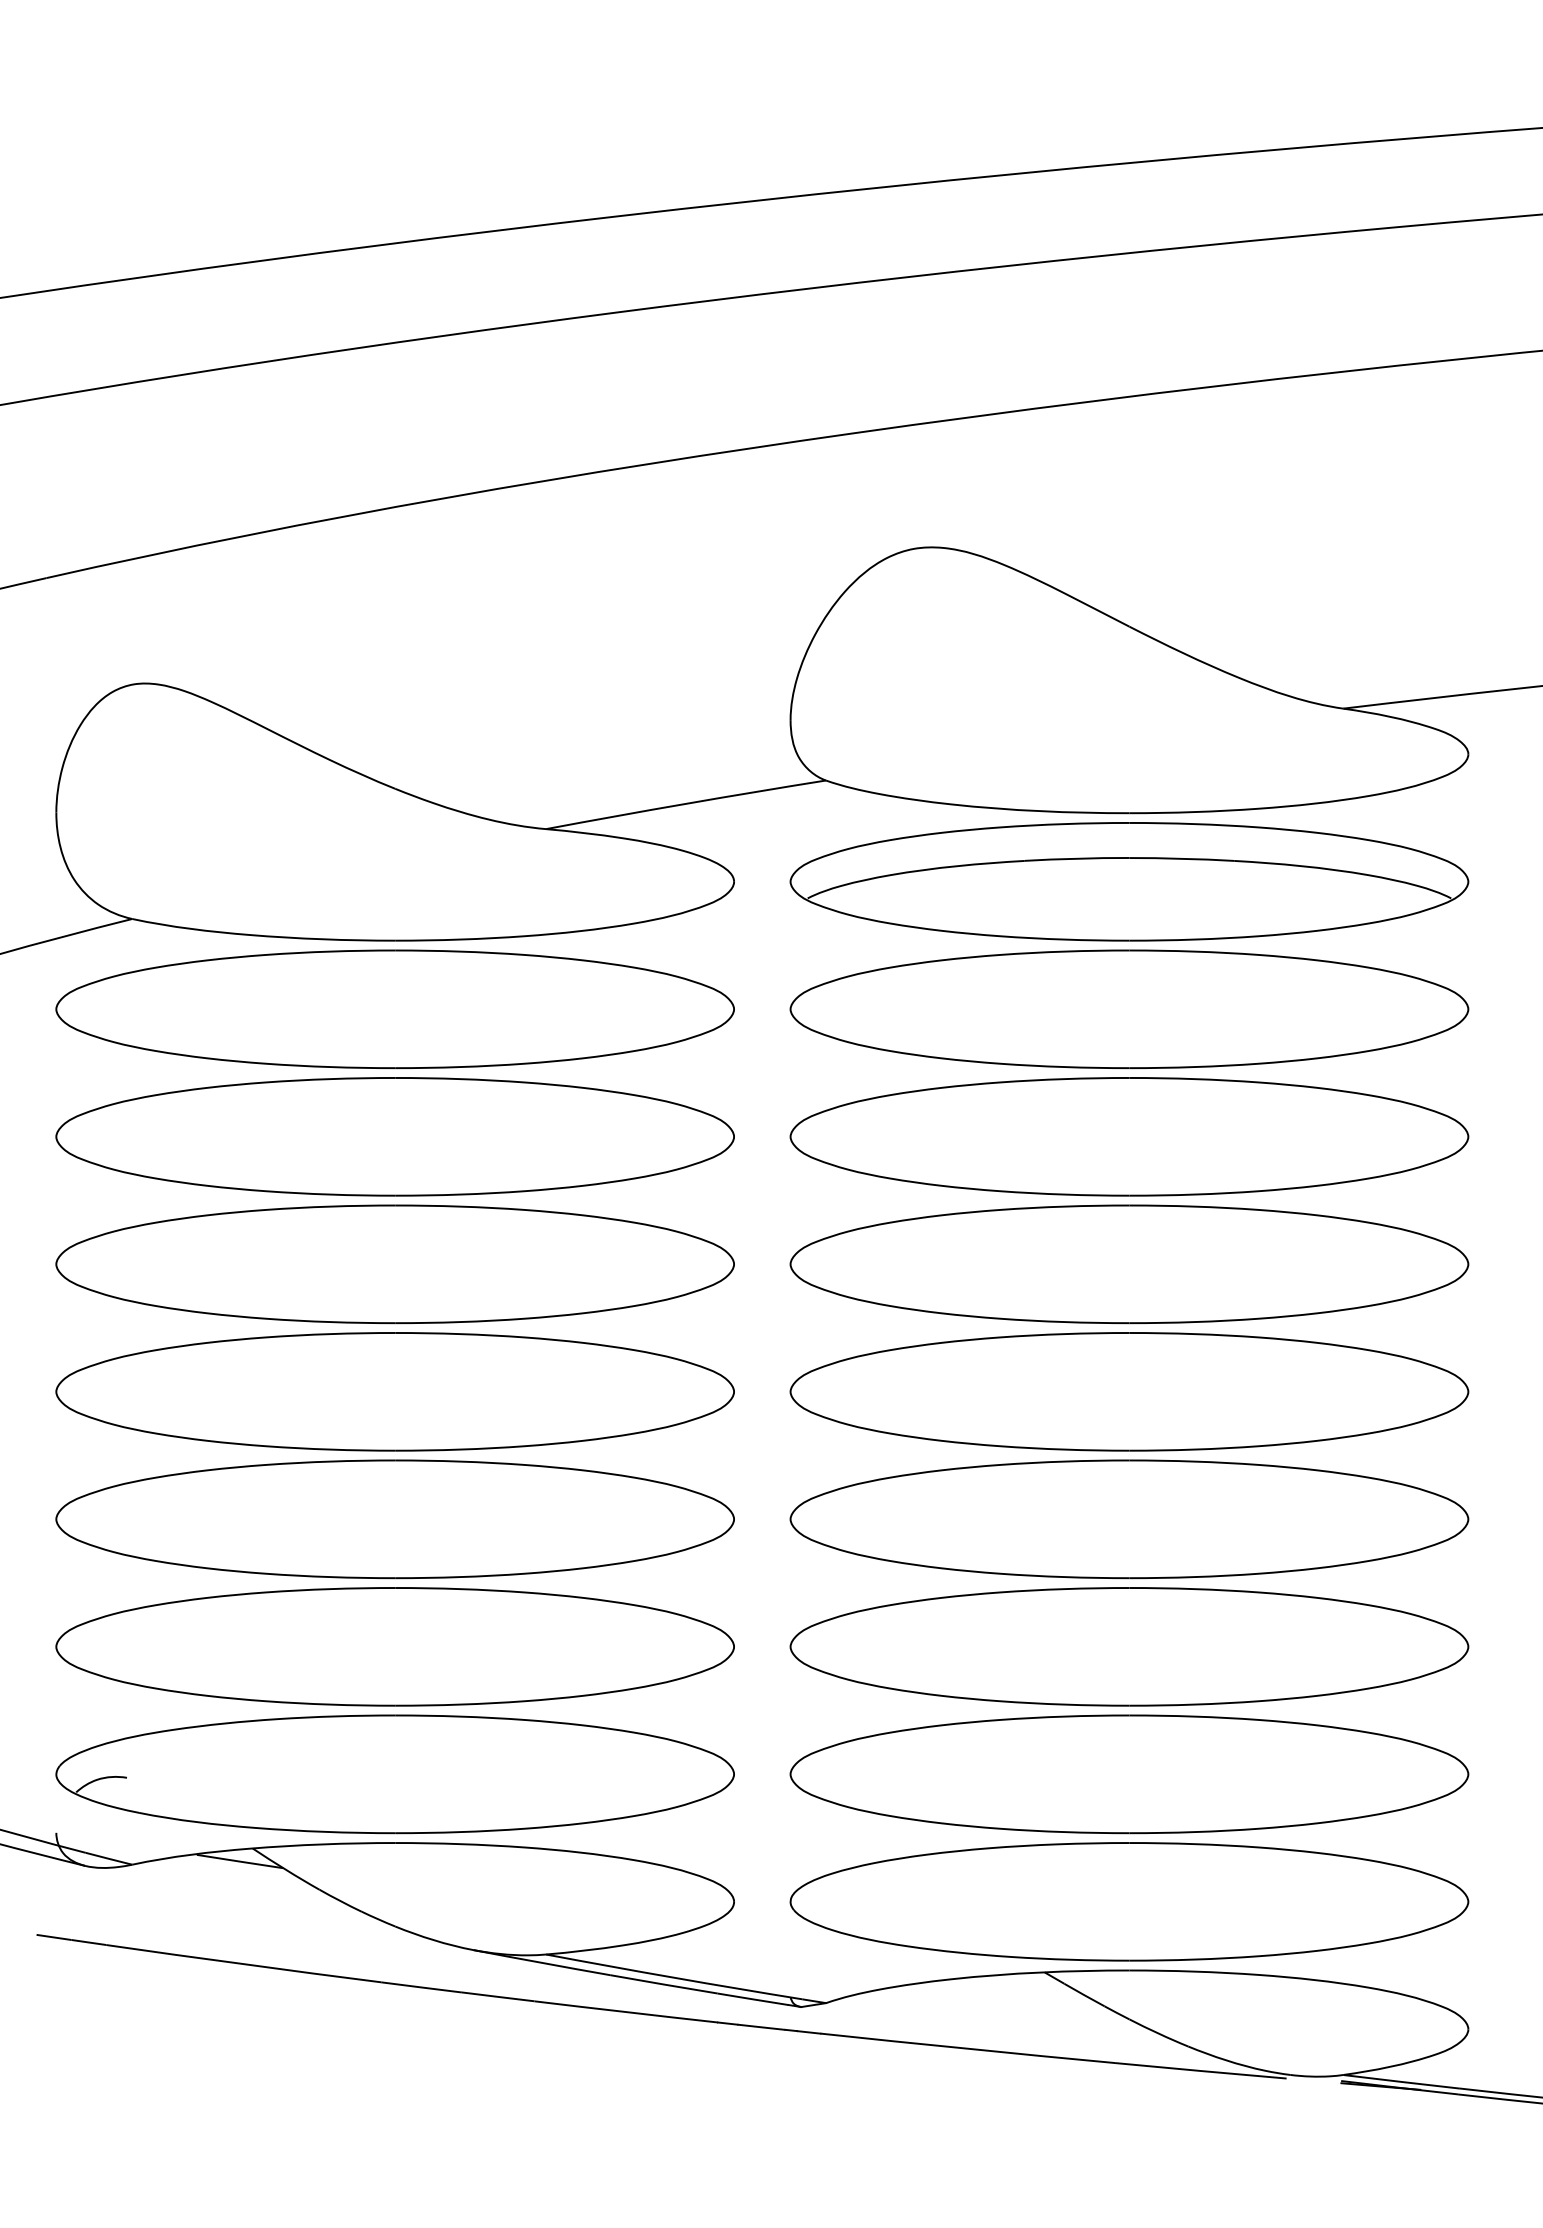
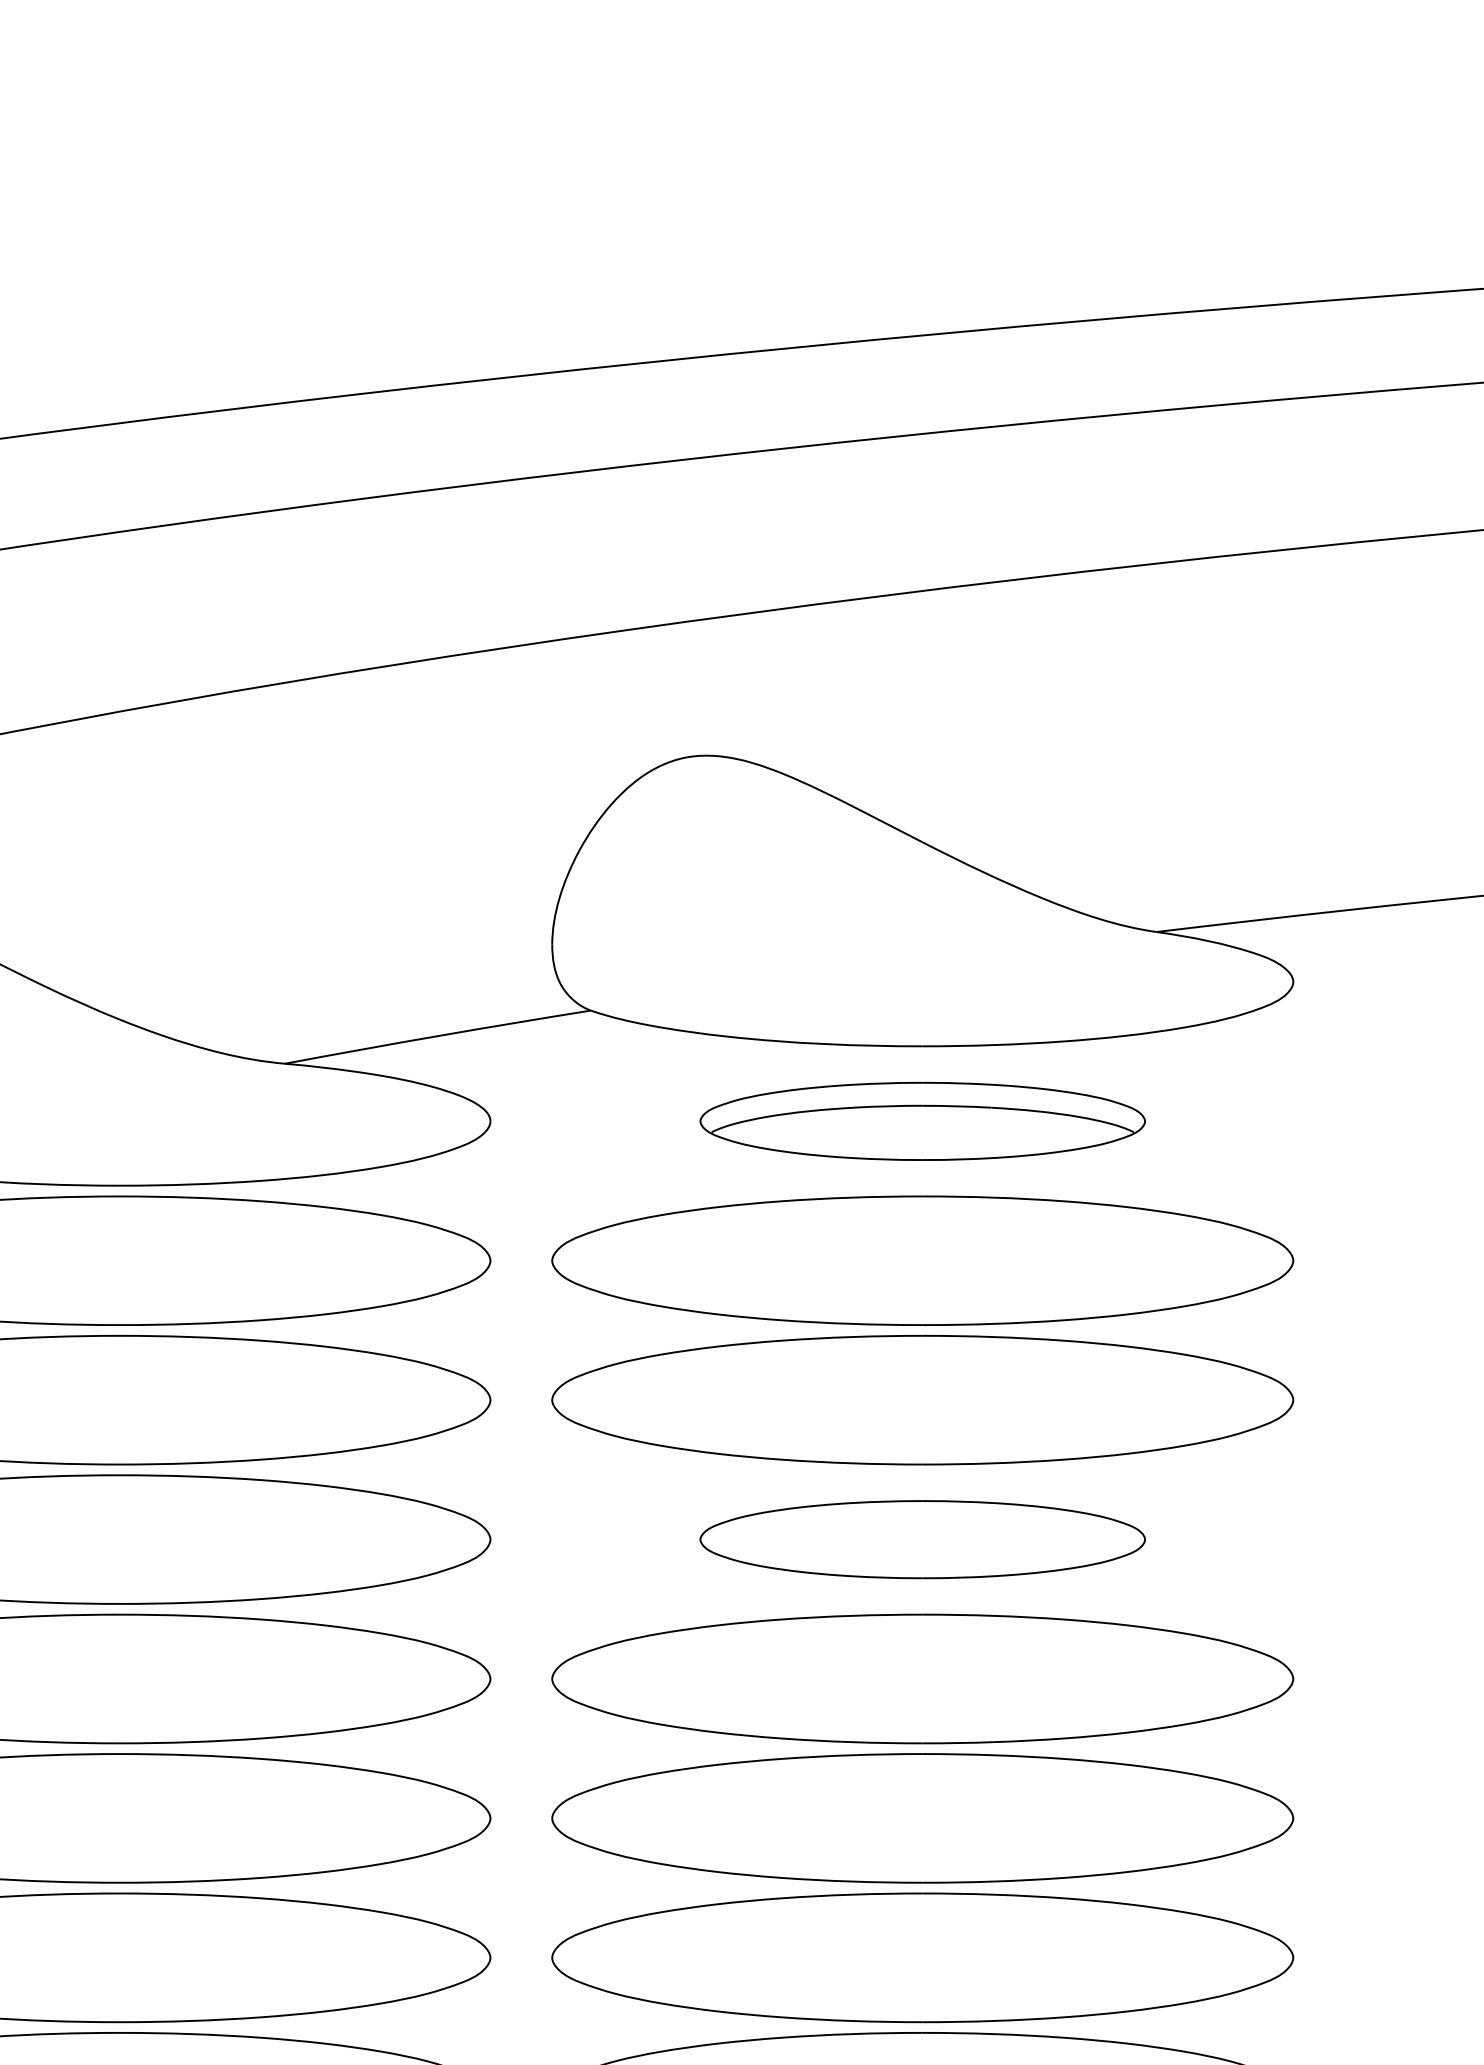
part: (1129, 881) -> (922, 1120), size x0.6
part: (1129, 1264) -> (922, 1539), size x0.6

